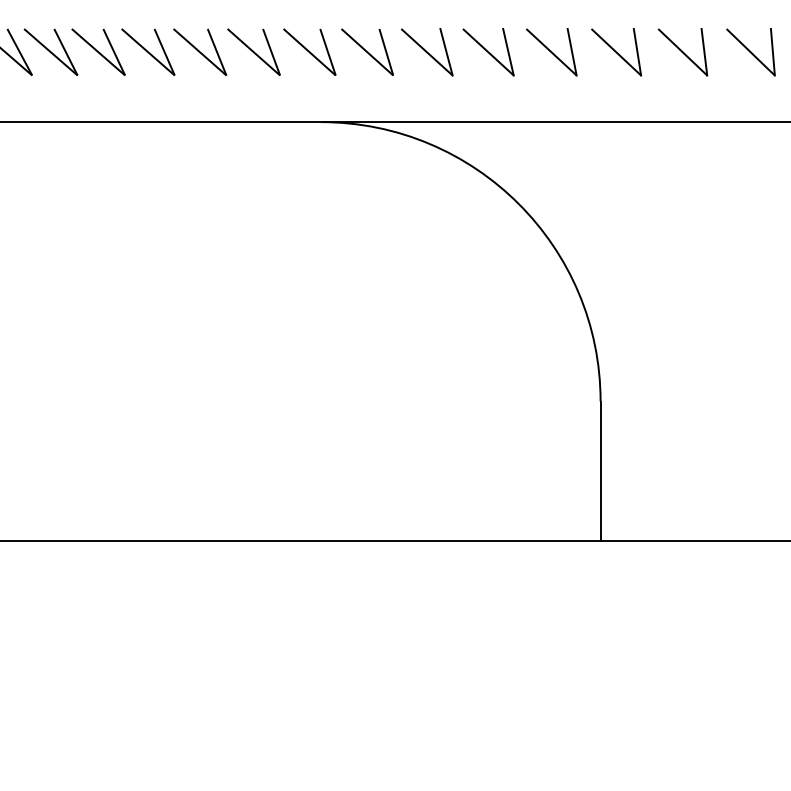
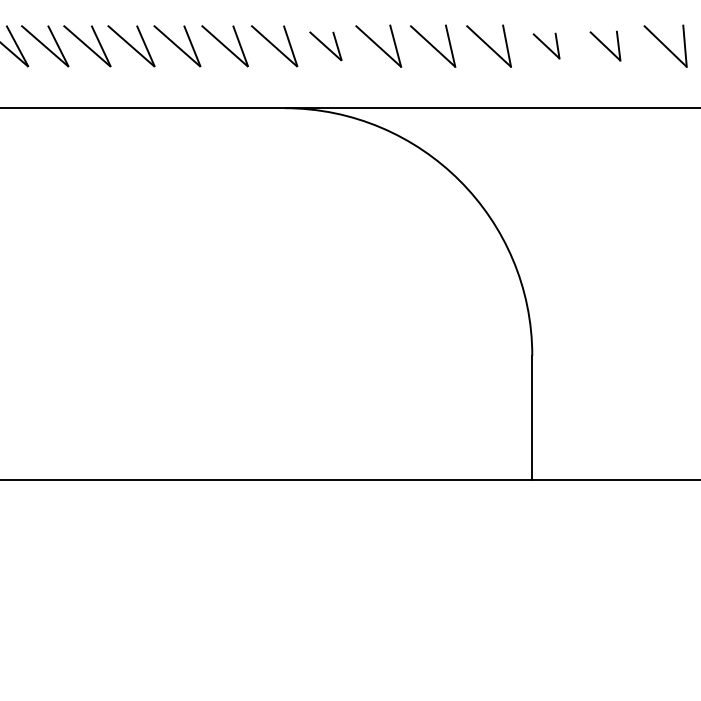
part: (616, 51) -> (546, 45), size x0.6
part: (683, 51) -> (605, 45), size x0.7
part: (367, 52) -> (325, 46), size x0.7

